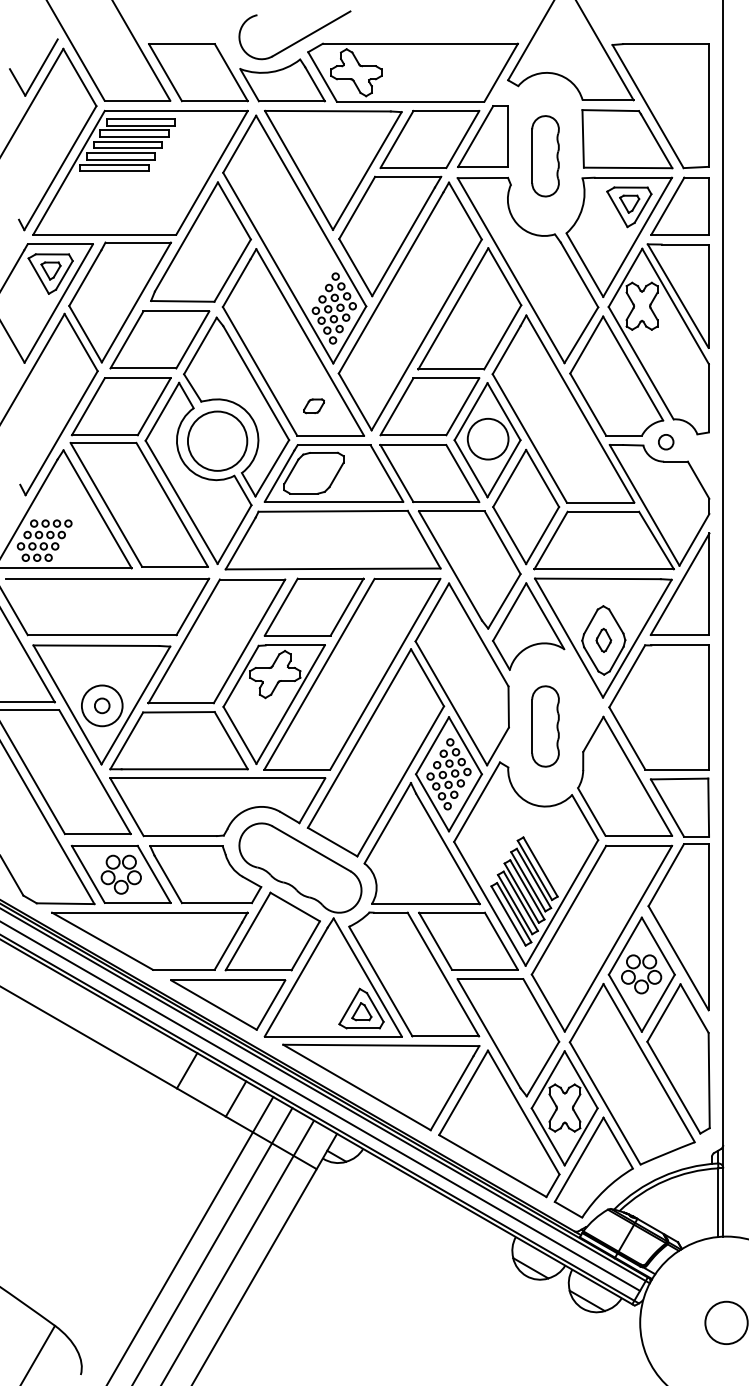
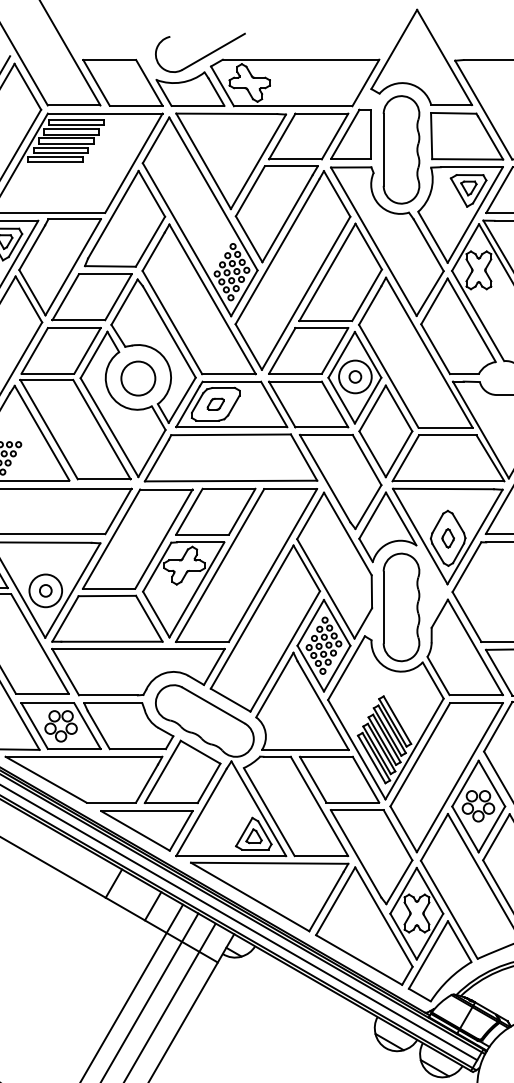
part: (545, 156) -> (401, 150), size x1.67
part: (313, 406) -> (215, 404), moved
circle: (217, 441) -> (138, 378), size x0.71
circle: (666, 442) -> (355, 377), moved
part: (545, 726) -> (401, 607), size x1.67

